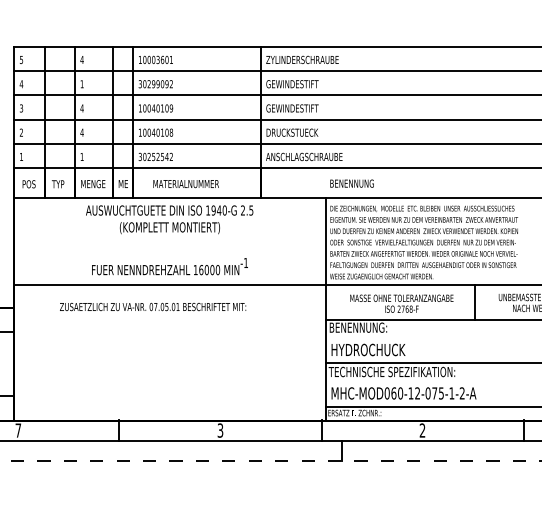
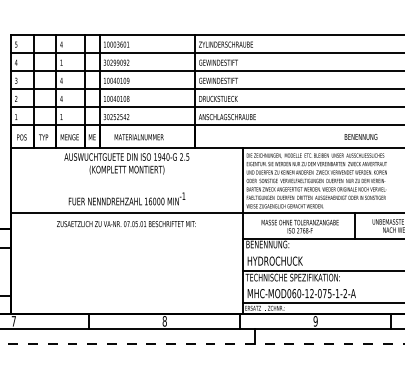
text: (351, 183) -> (360, 136), moved
text: (153, 307) -> (126, 224), moved
text: (220, 430) -> (164, 321), 3 -> 8
text: (422, 430) -> (315, 321), 2 -> 9

